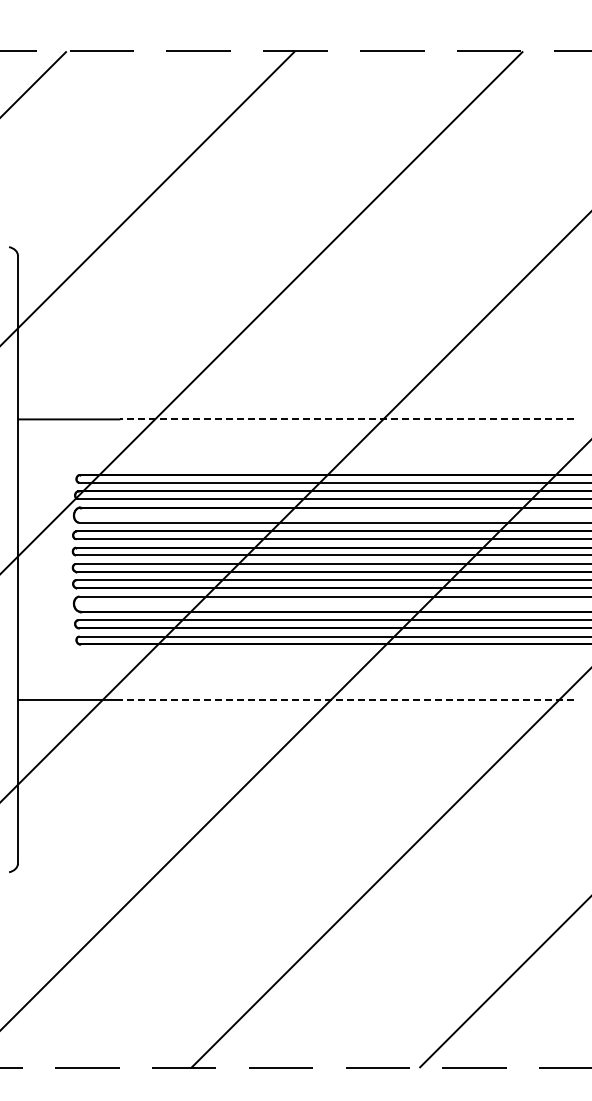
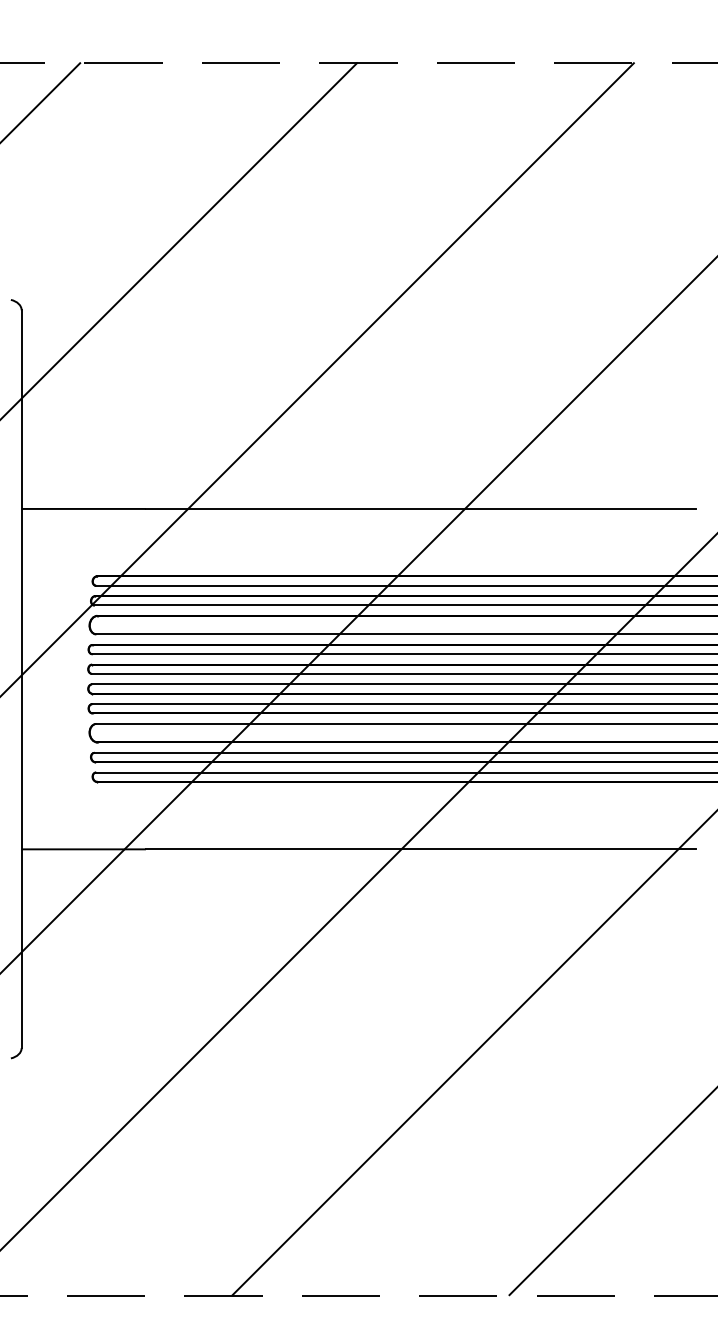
line: (347, 419) -> (421, 509), dashed -> solid
line: (347, 699) -> (421, 848), dashed -> solid

